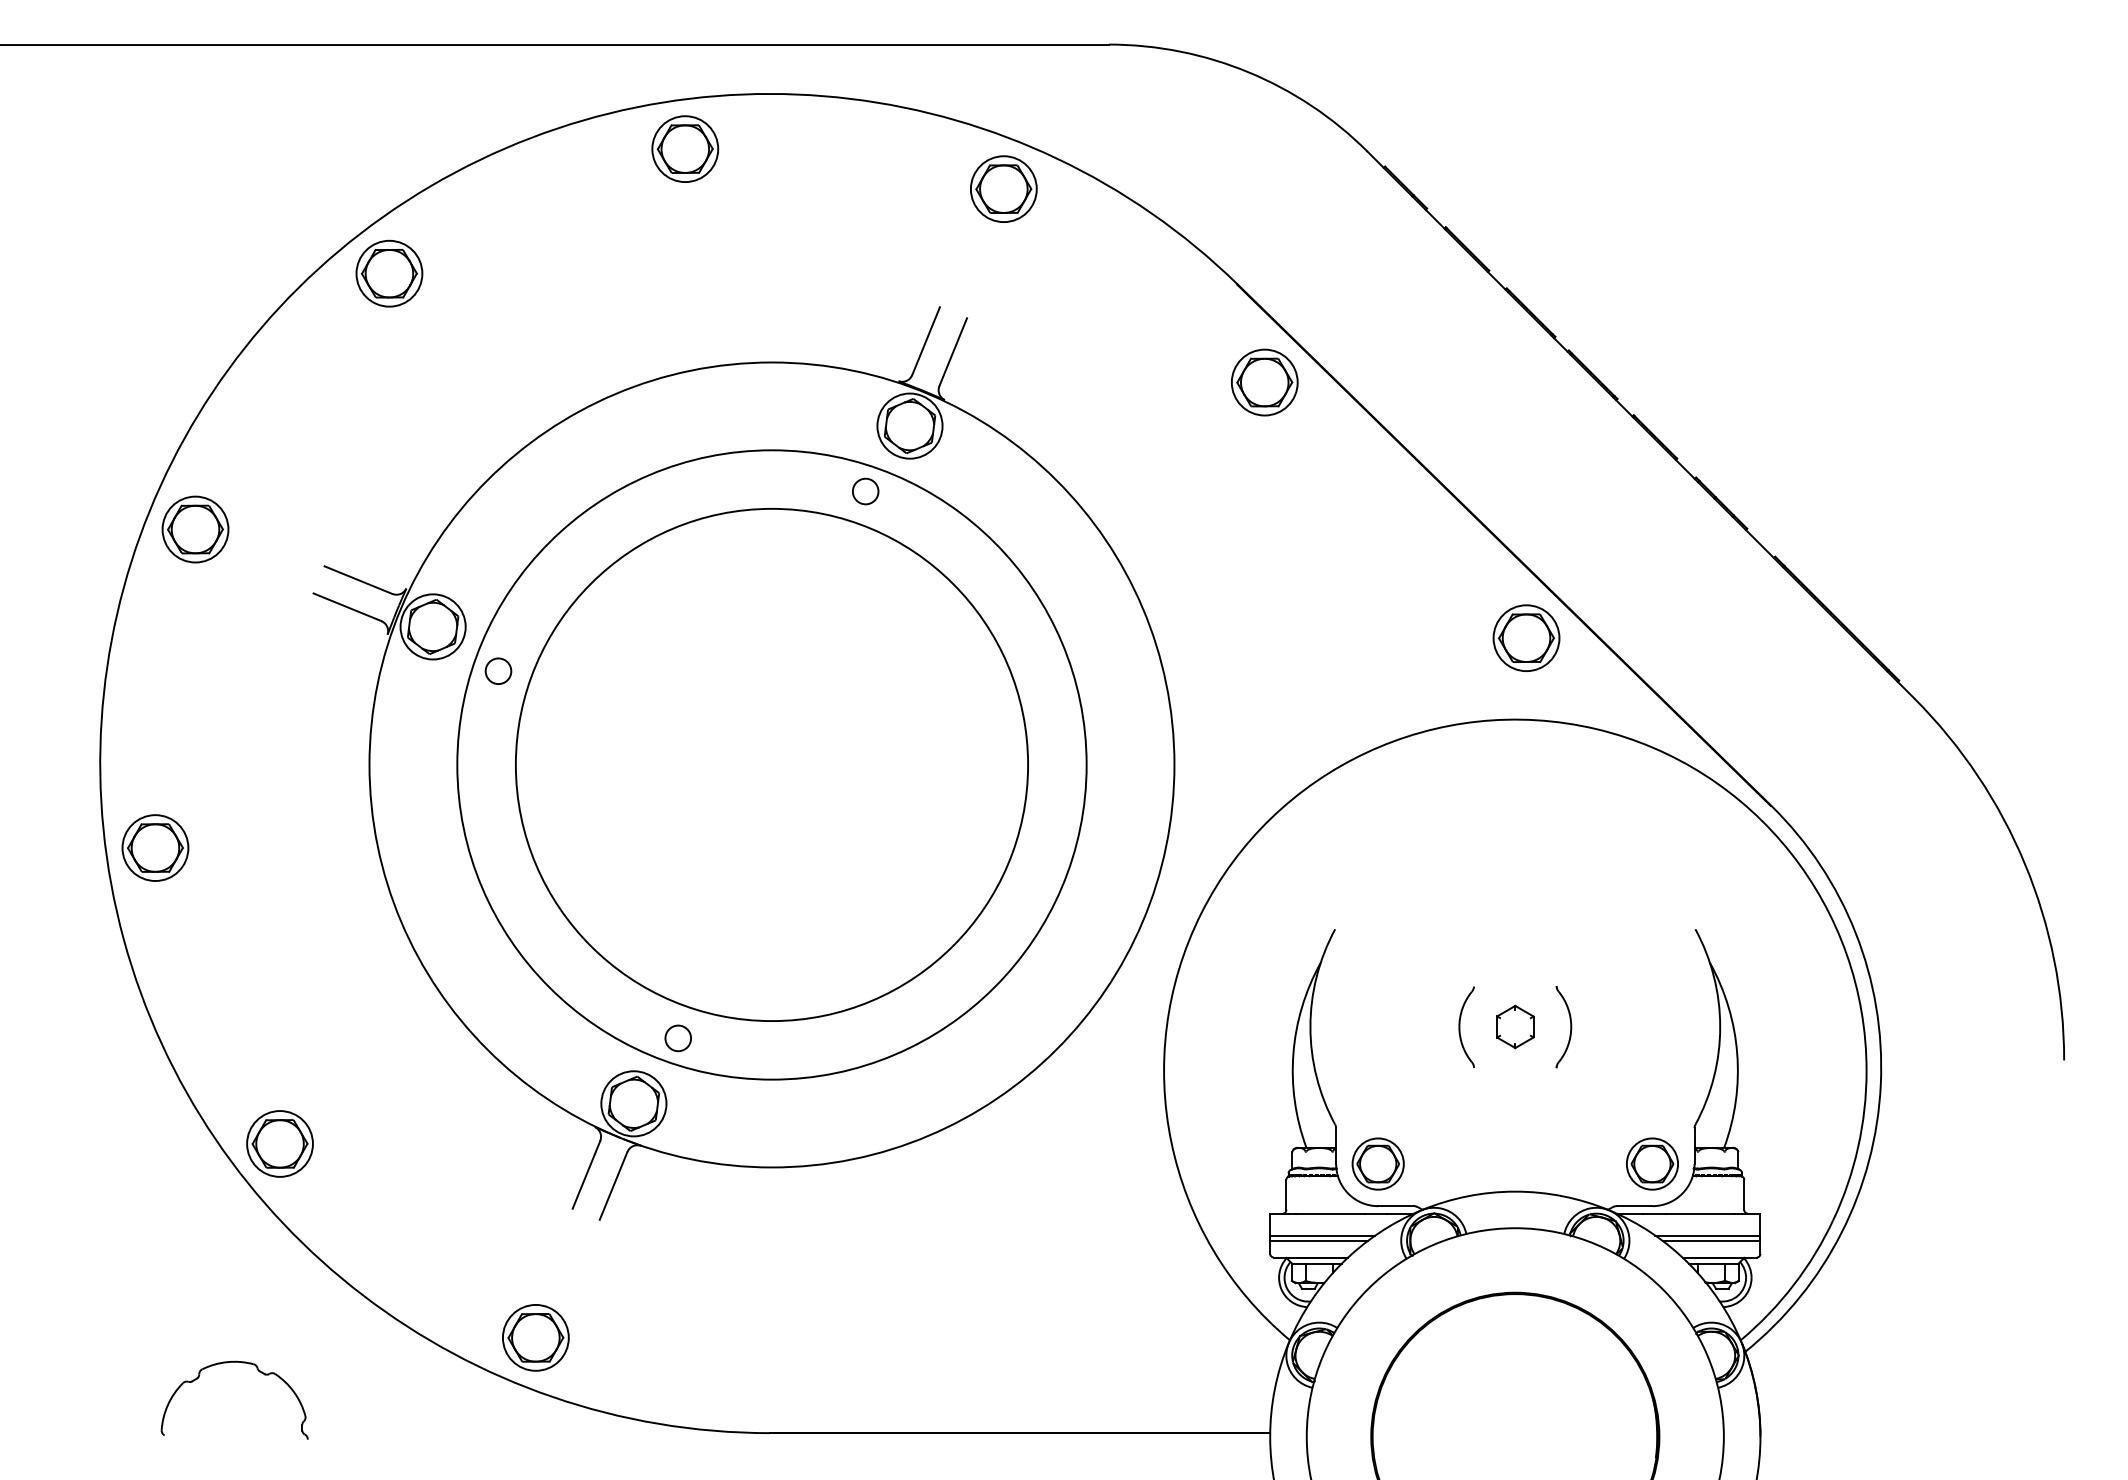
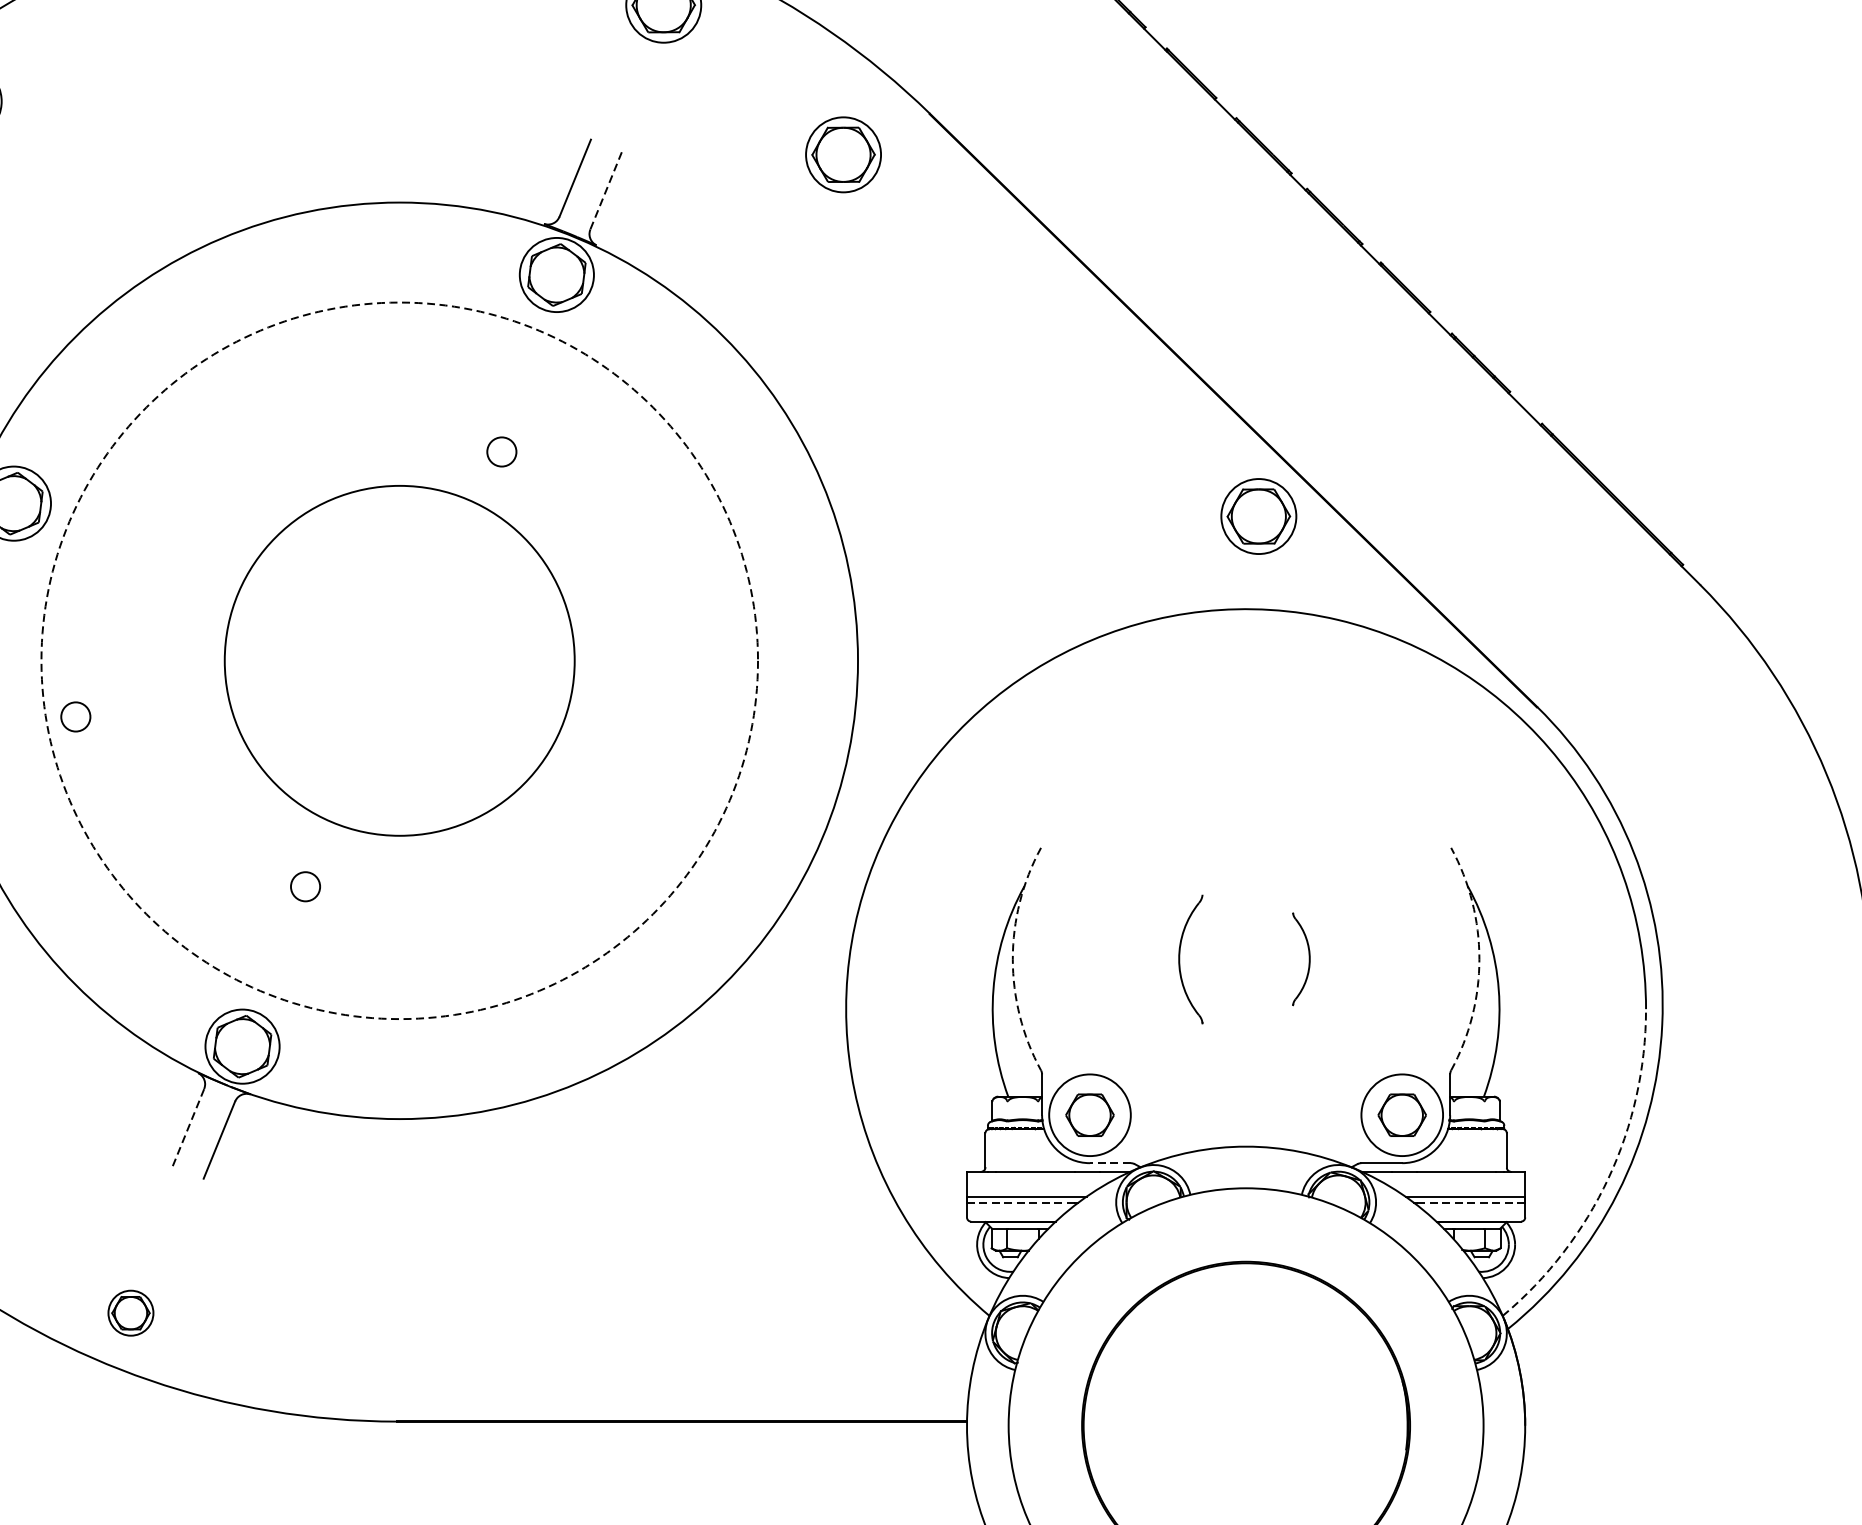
line: (953, 352) -> (606, 191), solid -> dashed
part: (1264, 382) -> (843, 154), moved
circle: (865, 491) -> (501, 451), moved
circle: (498, 670) -> (75, 716), moved
circle: (771, 764) -> (399, 660), size x0.6
circle: (771, 764) -> (399, 660), solid -> dashed
arc: (1310, 1026) -> (1012, 958), solid -> dashed
part: (1466, 1026) -> (1190, 958), size x1.4
part: (1515, 1026) -> (1246, 958), removed
arc: (1720, 1026) -> (1479, 958), solid -> dashed
circle: (677, 1038) -> (304, 886), moved
circle: (1377, 1163) -> (1089, 1114), size x1.4
circle: (1652, 1163) -> (1402, 1114), size x1.4
line: (586, 1174) -> (188, 1127), solid -> dashed
line: (1396, 1206) -> (1110, 1163), solid -> dashed
arc: (1833, 1219) -> (1608, 1178), solid -> dashed
line: (1317, 1241) -> (1020, 1203), solid -> dashed
line: (1712, 1241) -> (1470, 1203), solid -> dashed
part: (535, 1337) -> (130, 1312), size x0.6

